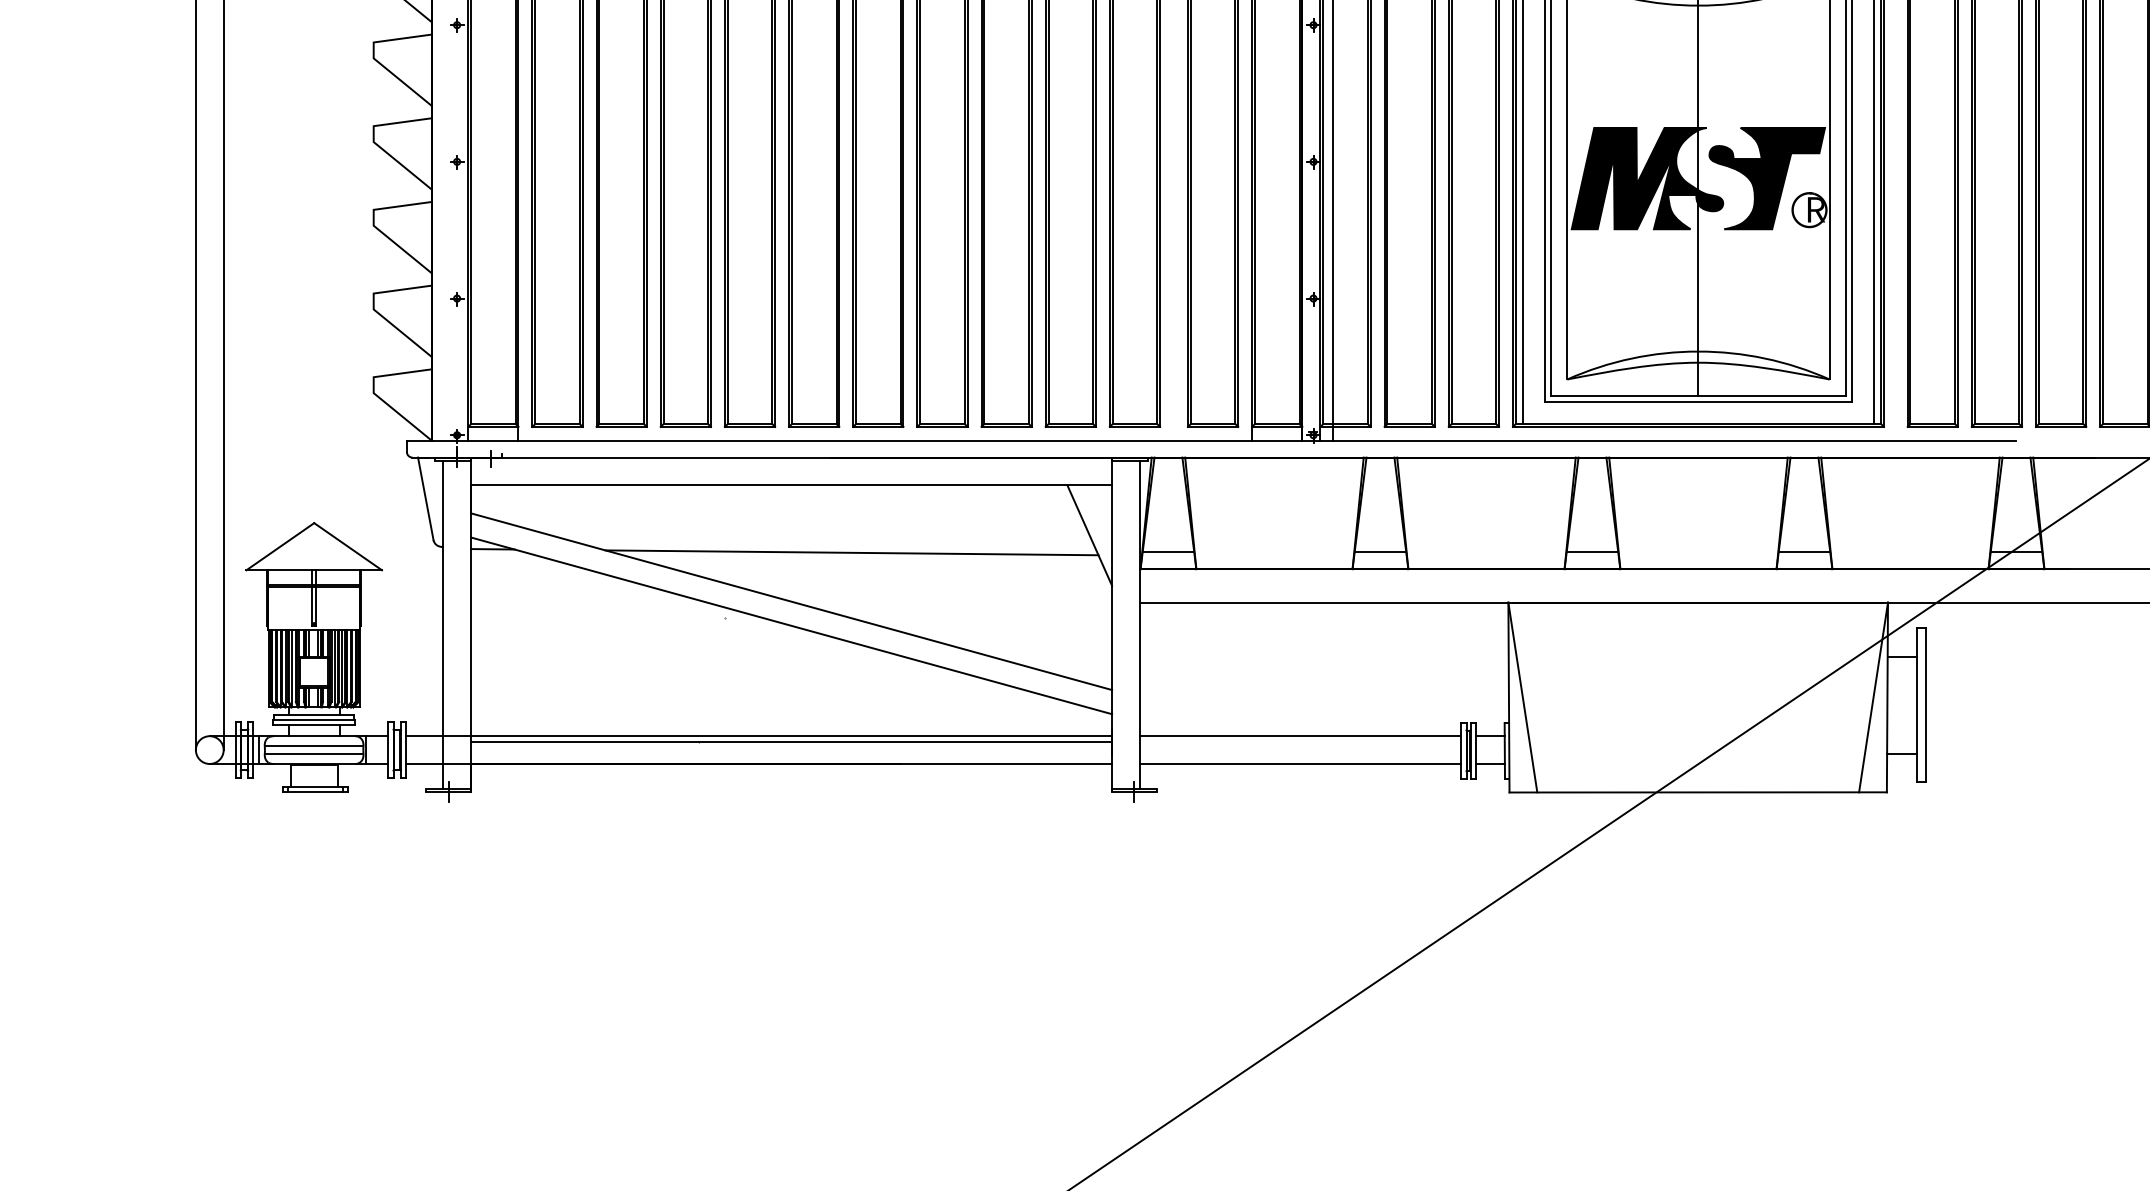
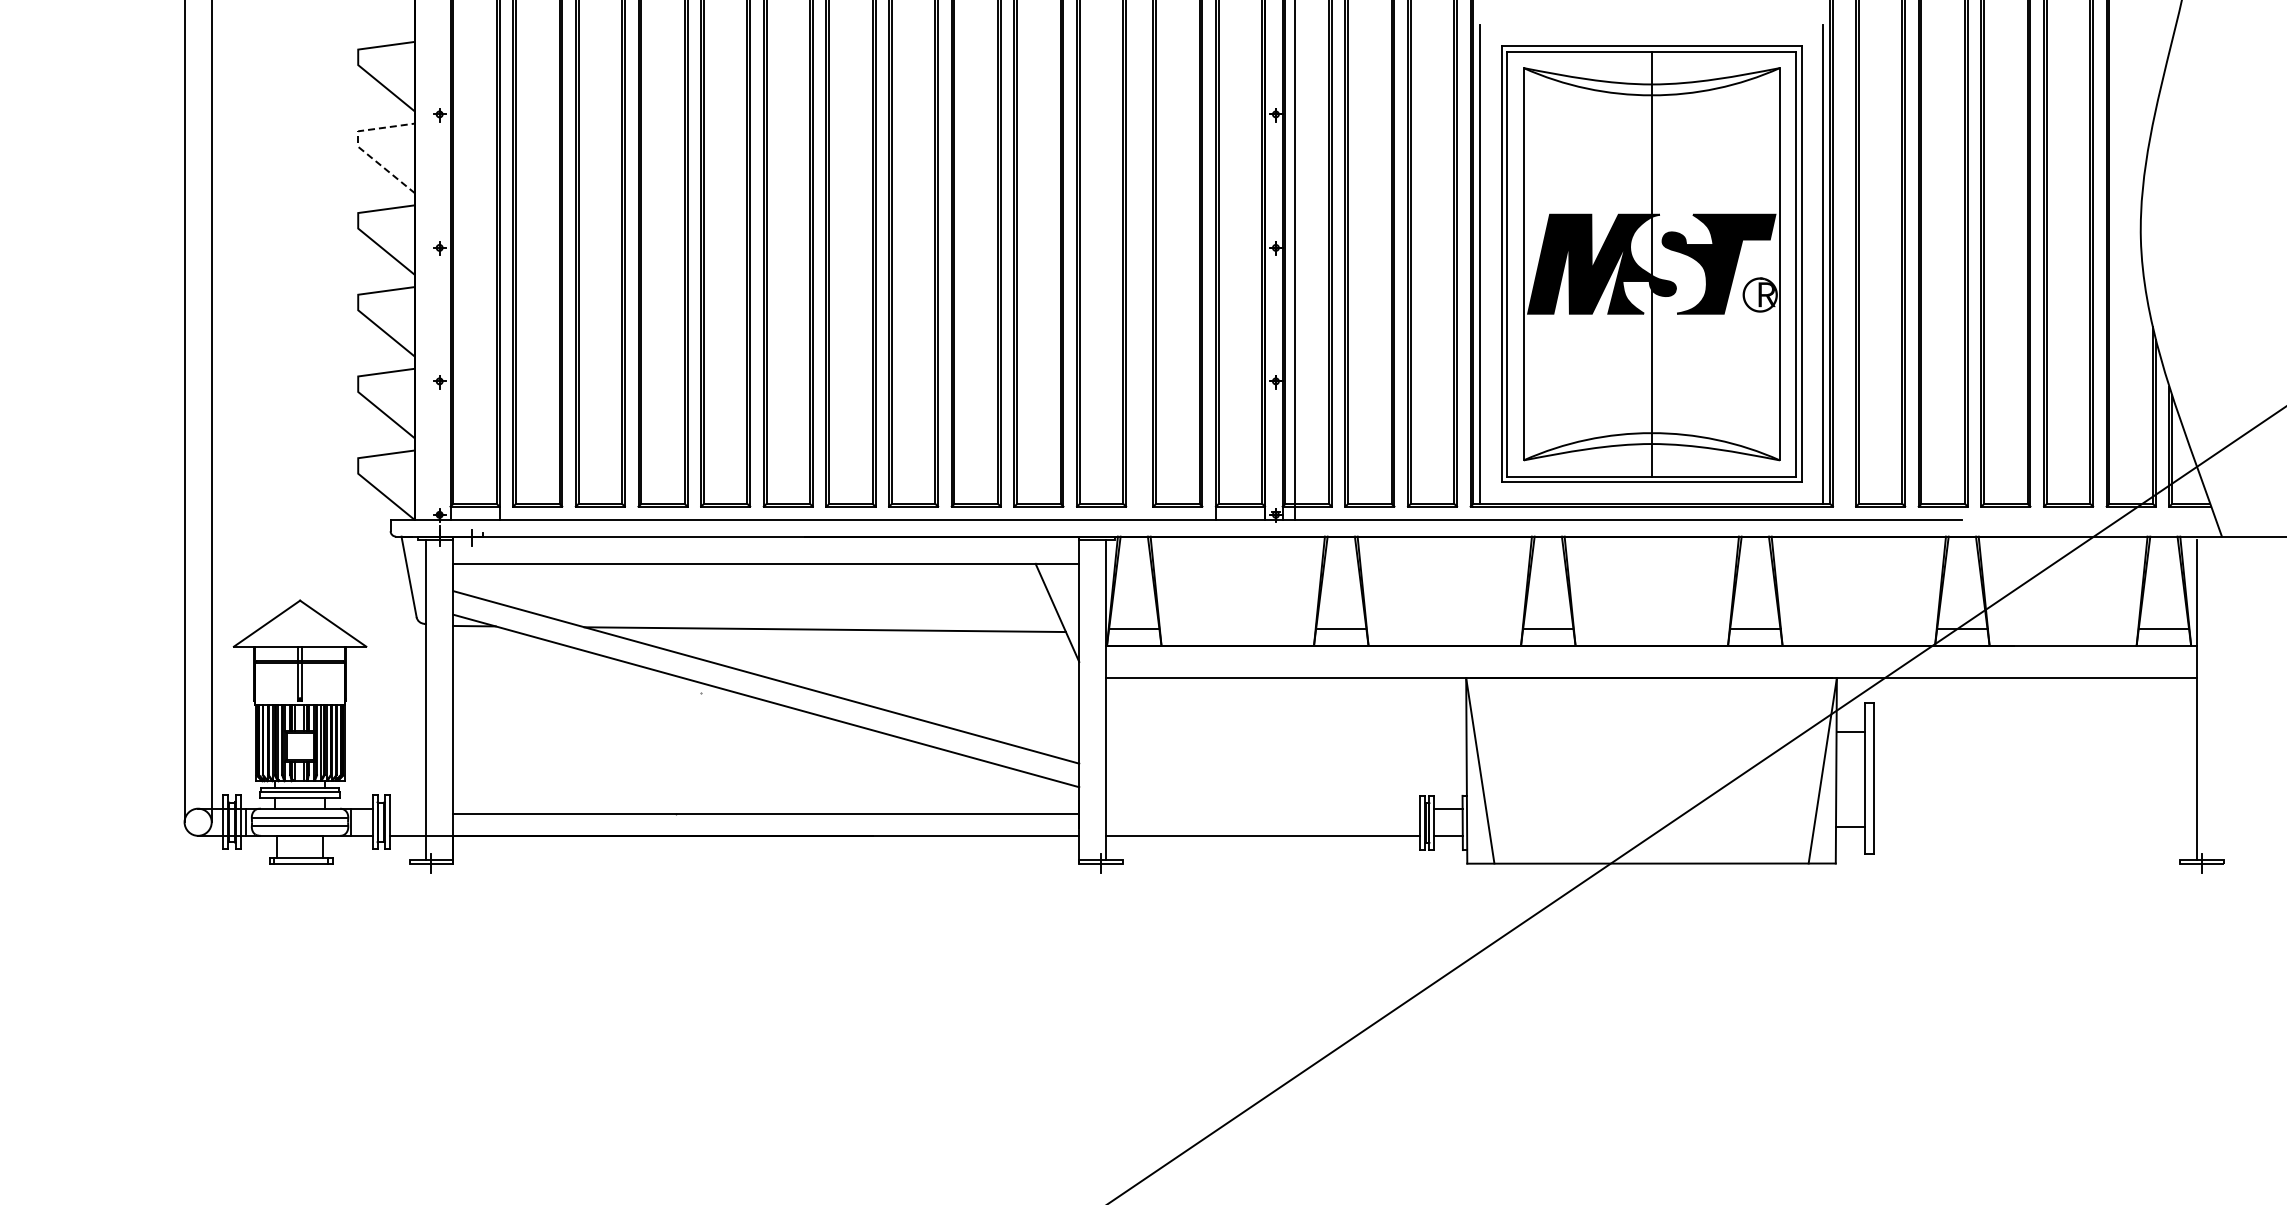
line: (373, 58) -> (358, 146), solid -> dashed
line: (759, 735) -> (734, 808), removed
line: (1300, 735) -> (1263, 808), removed

